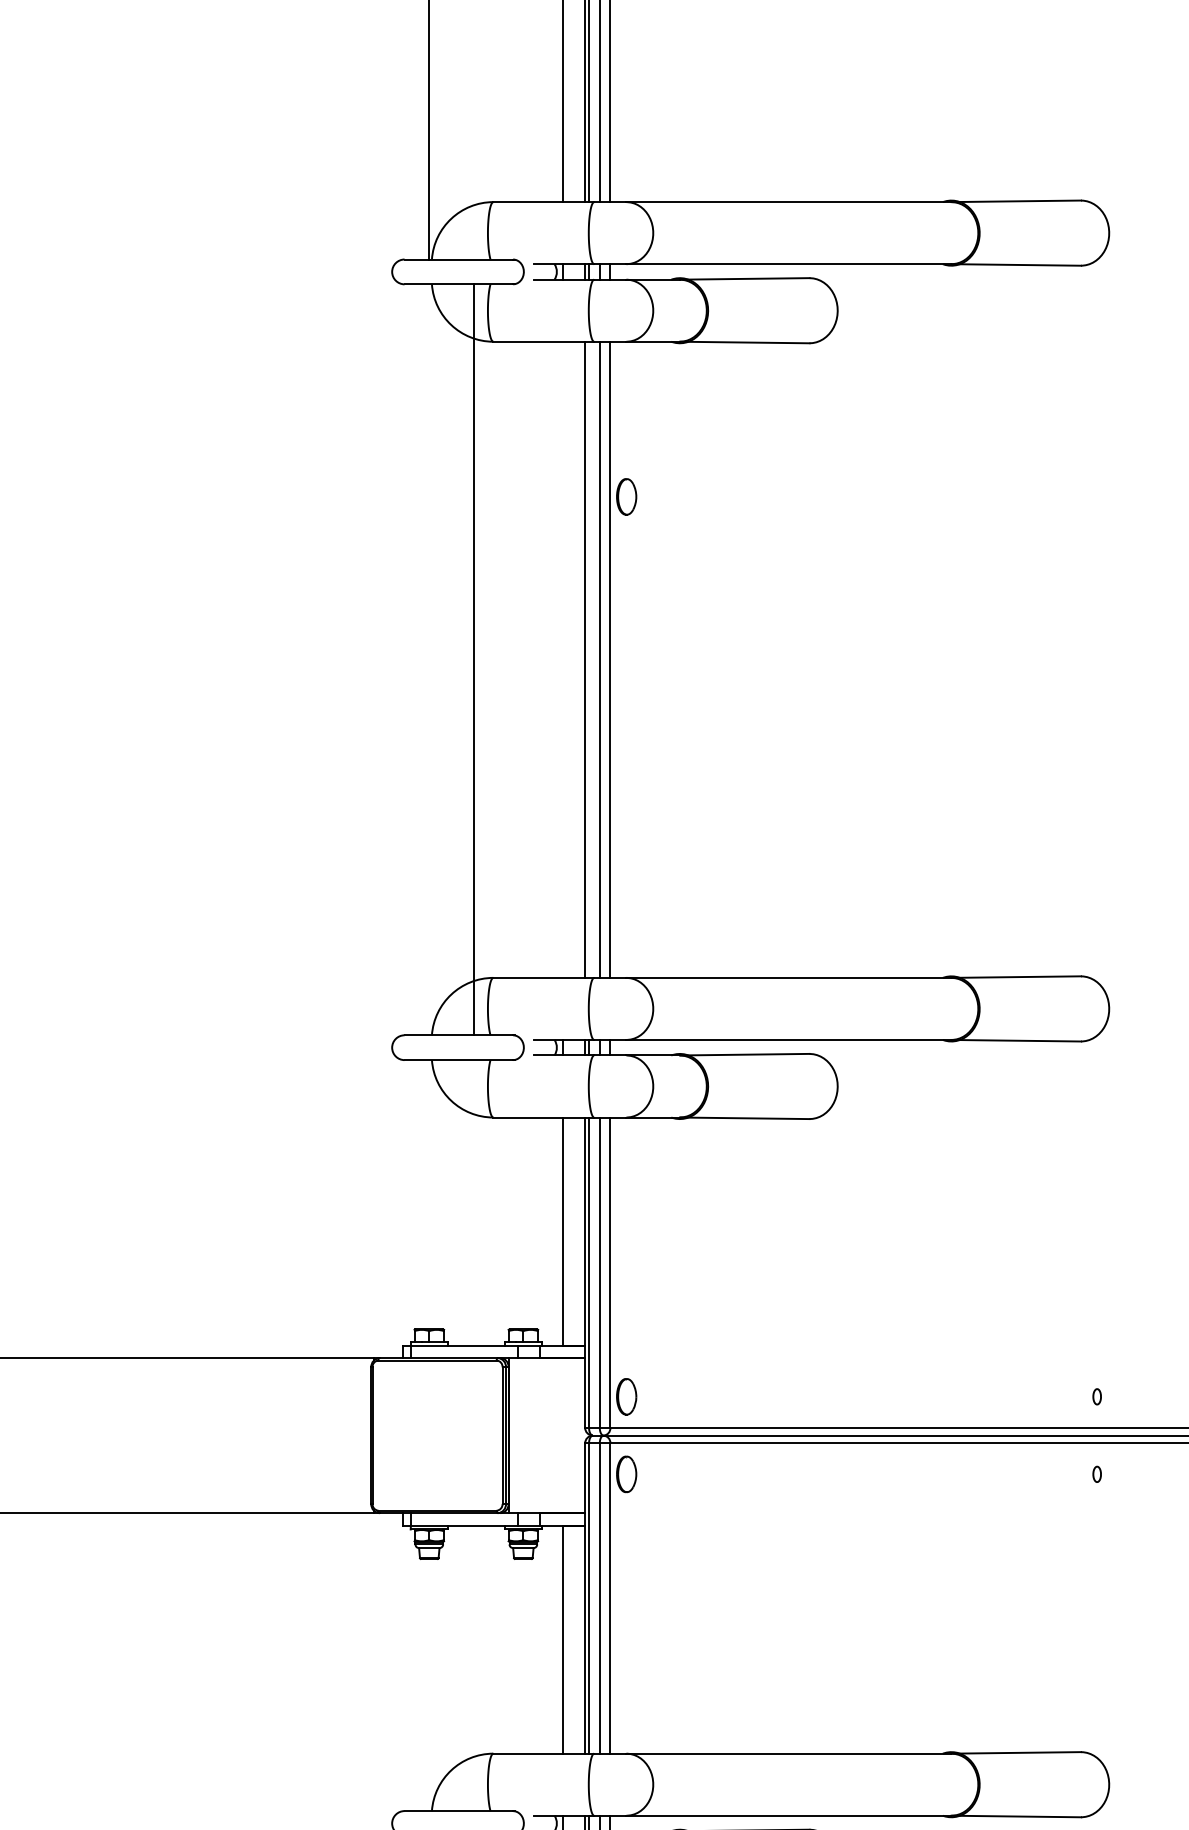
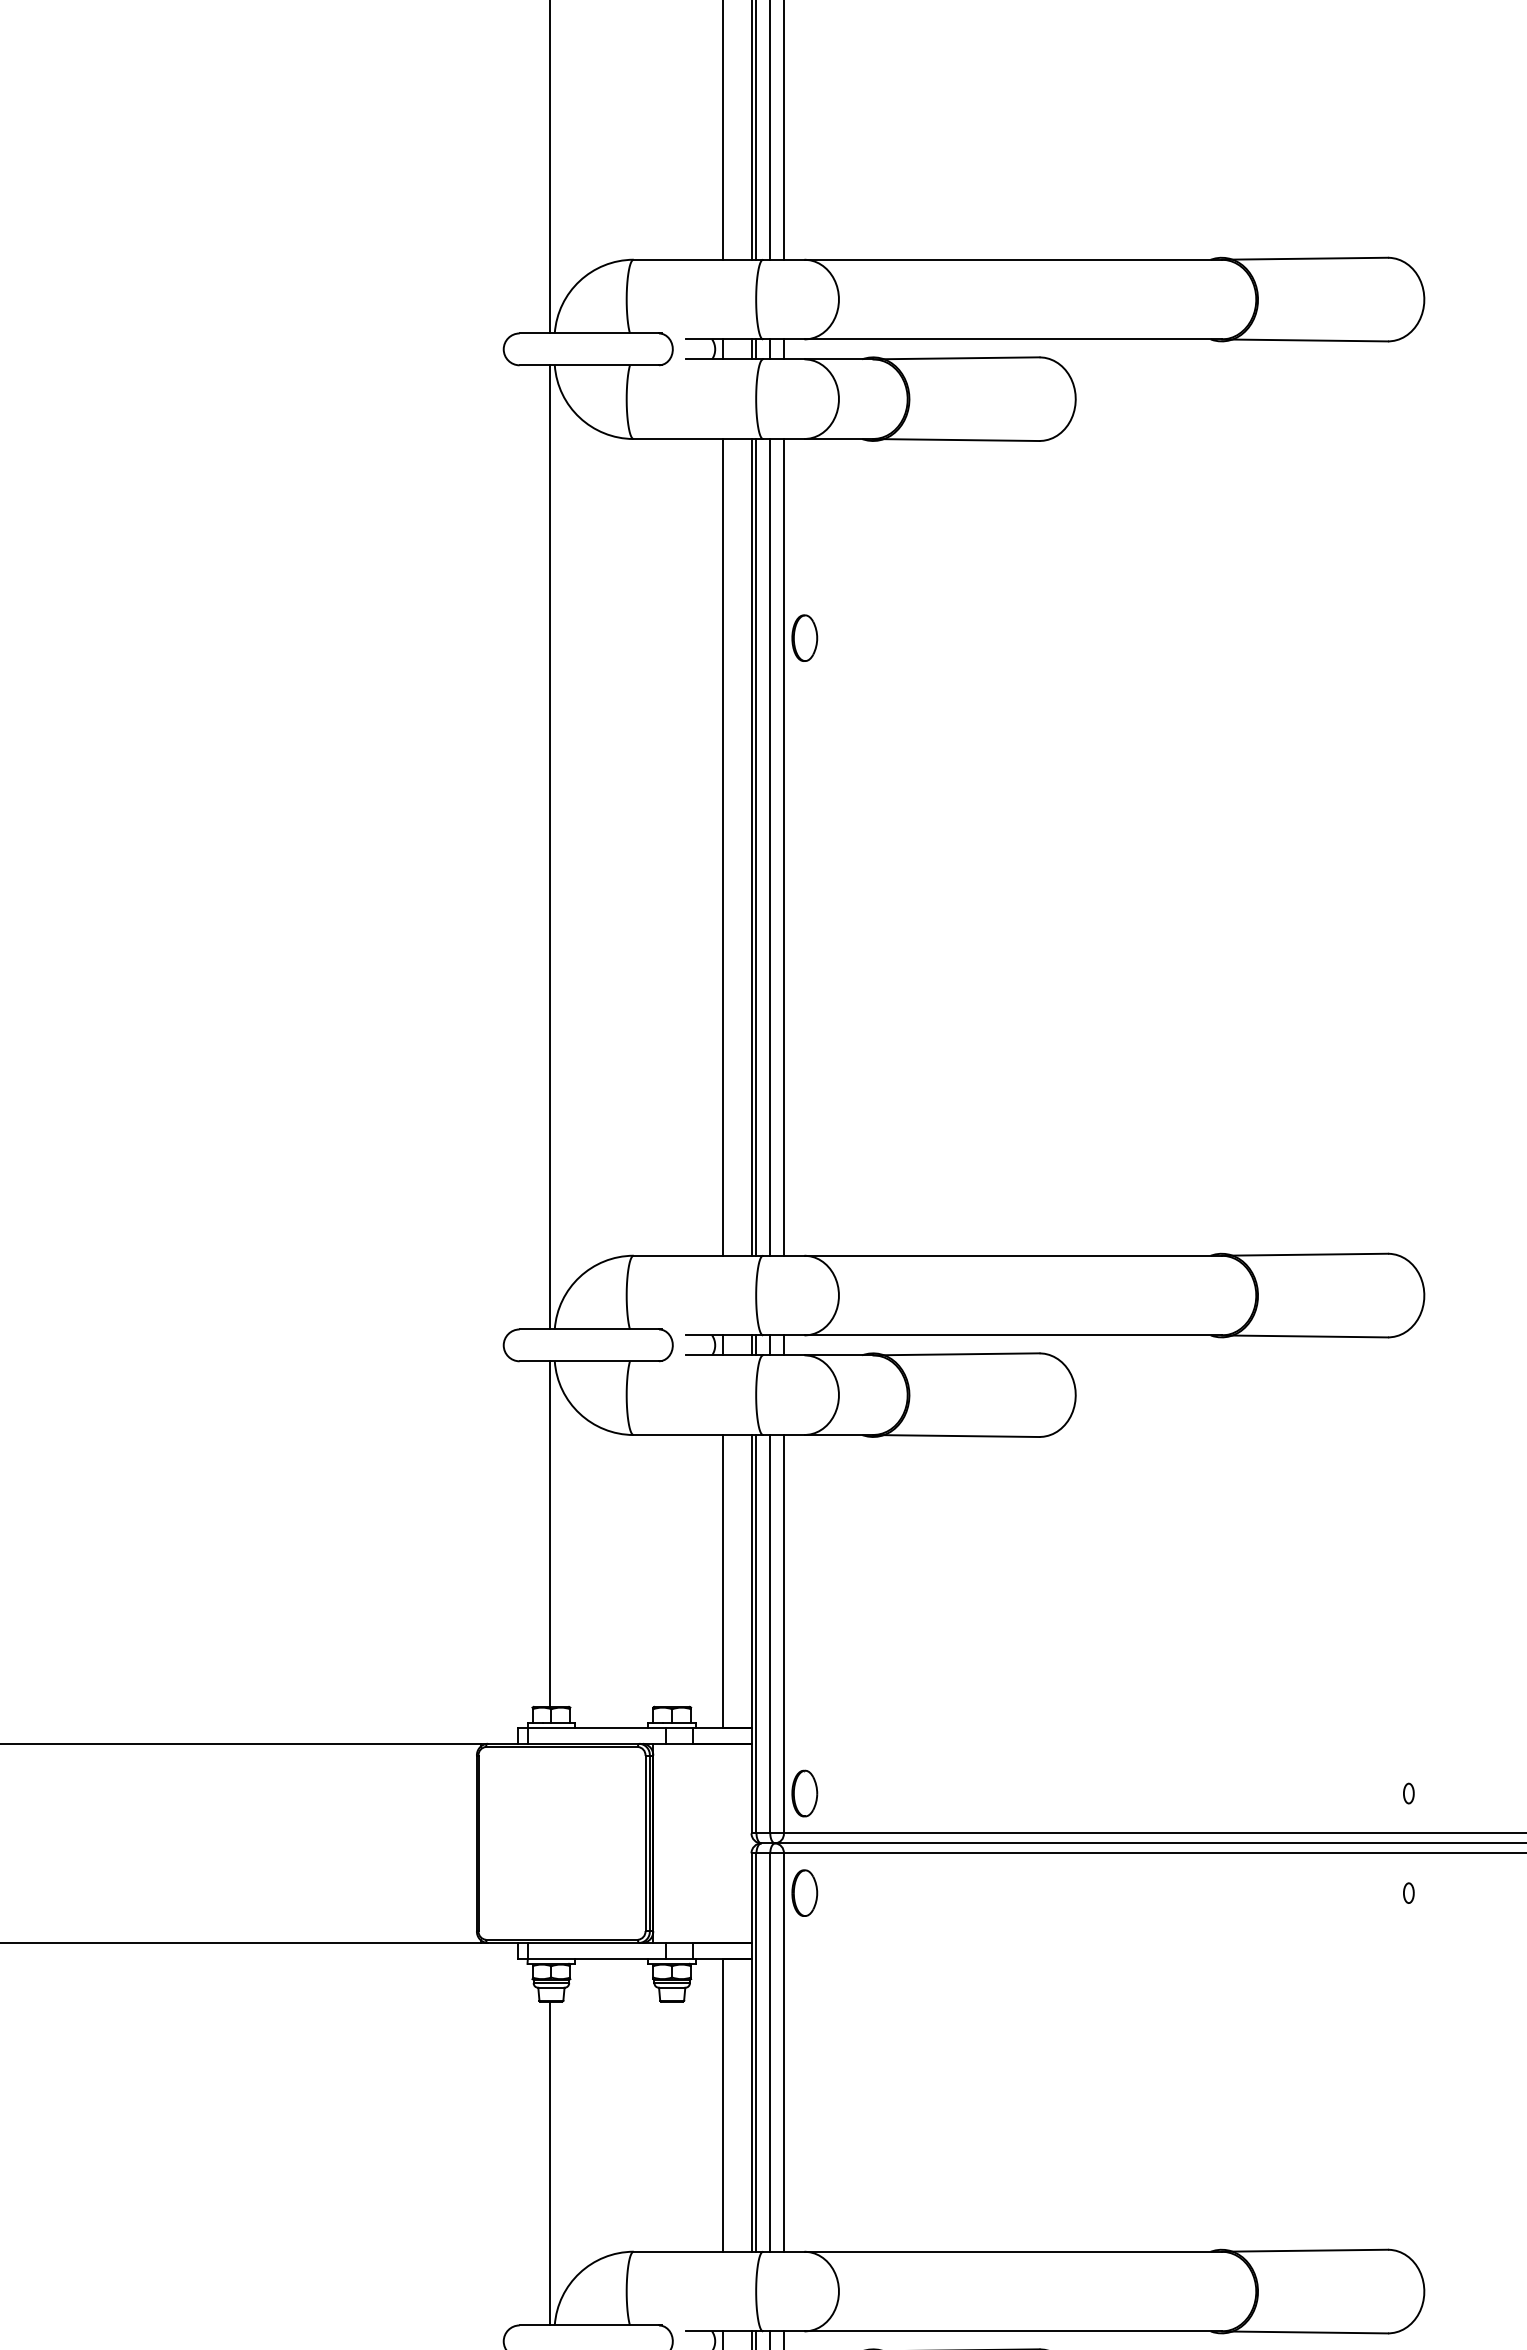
line: (473, 659) -> (550, 847), moved
line: (562, 659) -> (722, 847), added
line: (589, 659) -> (756, 847), added
line: (428, 1194) -> (550, 1533), added
line: (428, 1684) -> (550, 2163), added

